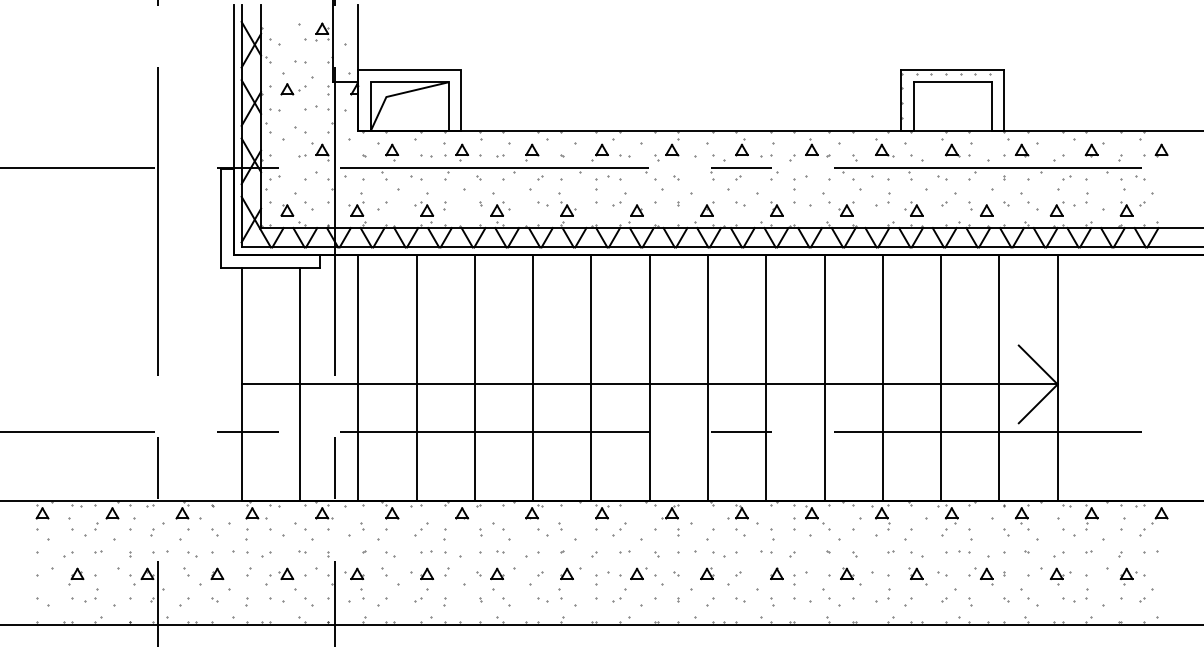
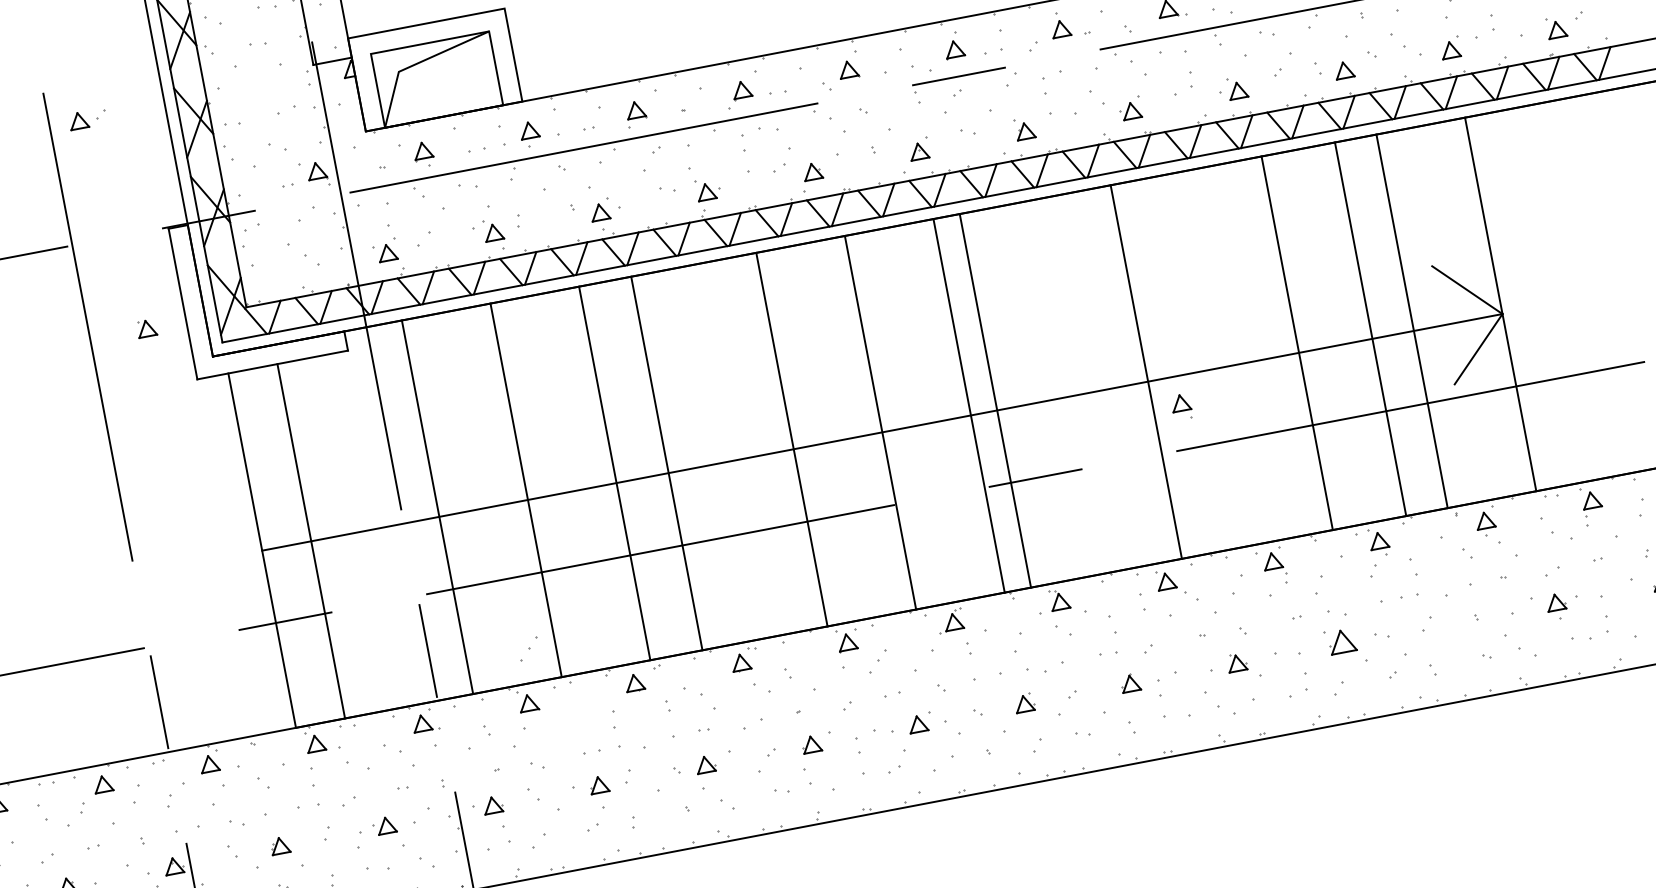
part: (293, 89) -> (88, 119), moved
part: (287, 210) -> (147, 328), moved
line: (533, 377) -> (667, 462), moved
line: (766, 377) -> (995, 399), moved
line: (882, 377) -> (1296, 342), moved
line: (941, 377) -> (1371, 328), moved
line: (299, 383) -> (310, 540), moved
part: (421, 529) -> (529, 649), moved
part: (917, 576) -> (1345, 646), size x1.4
part: (986, 576) -> (1181, 406), moved

